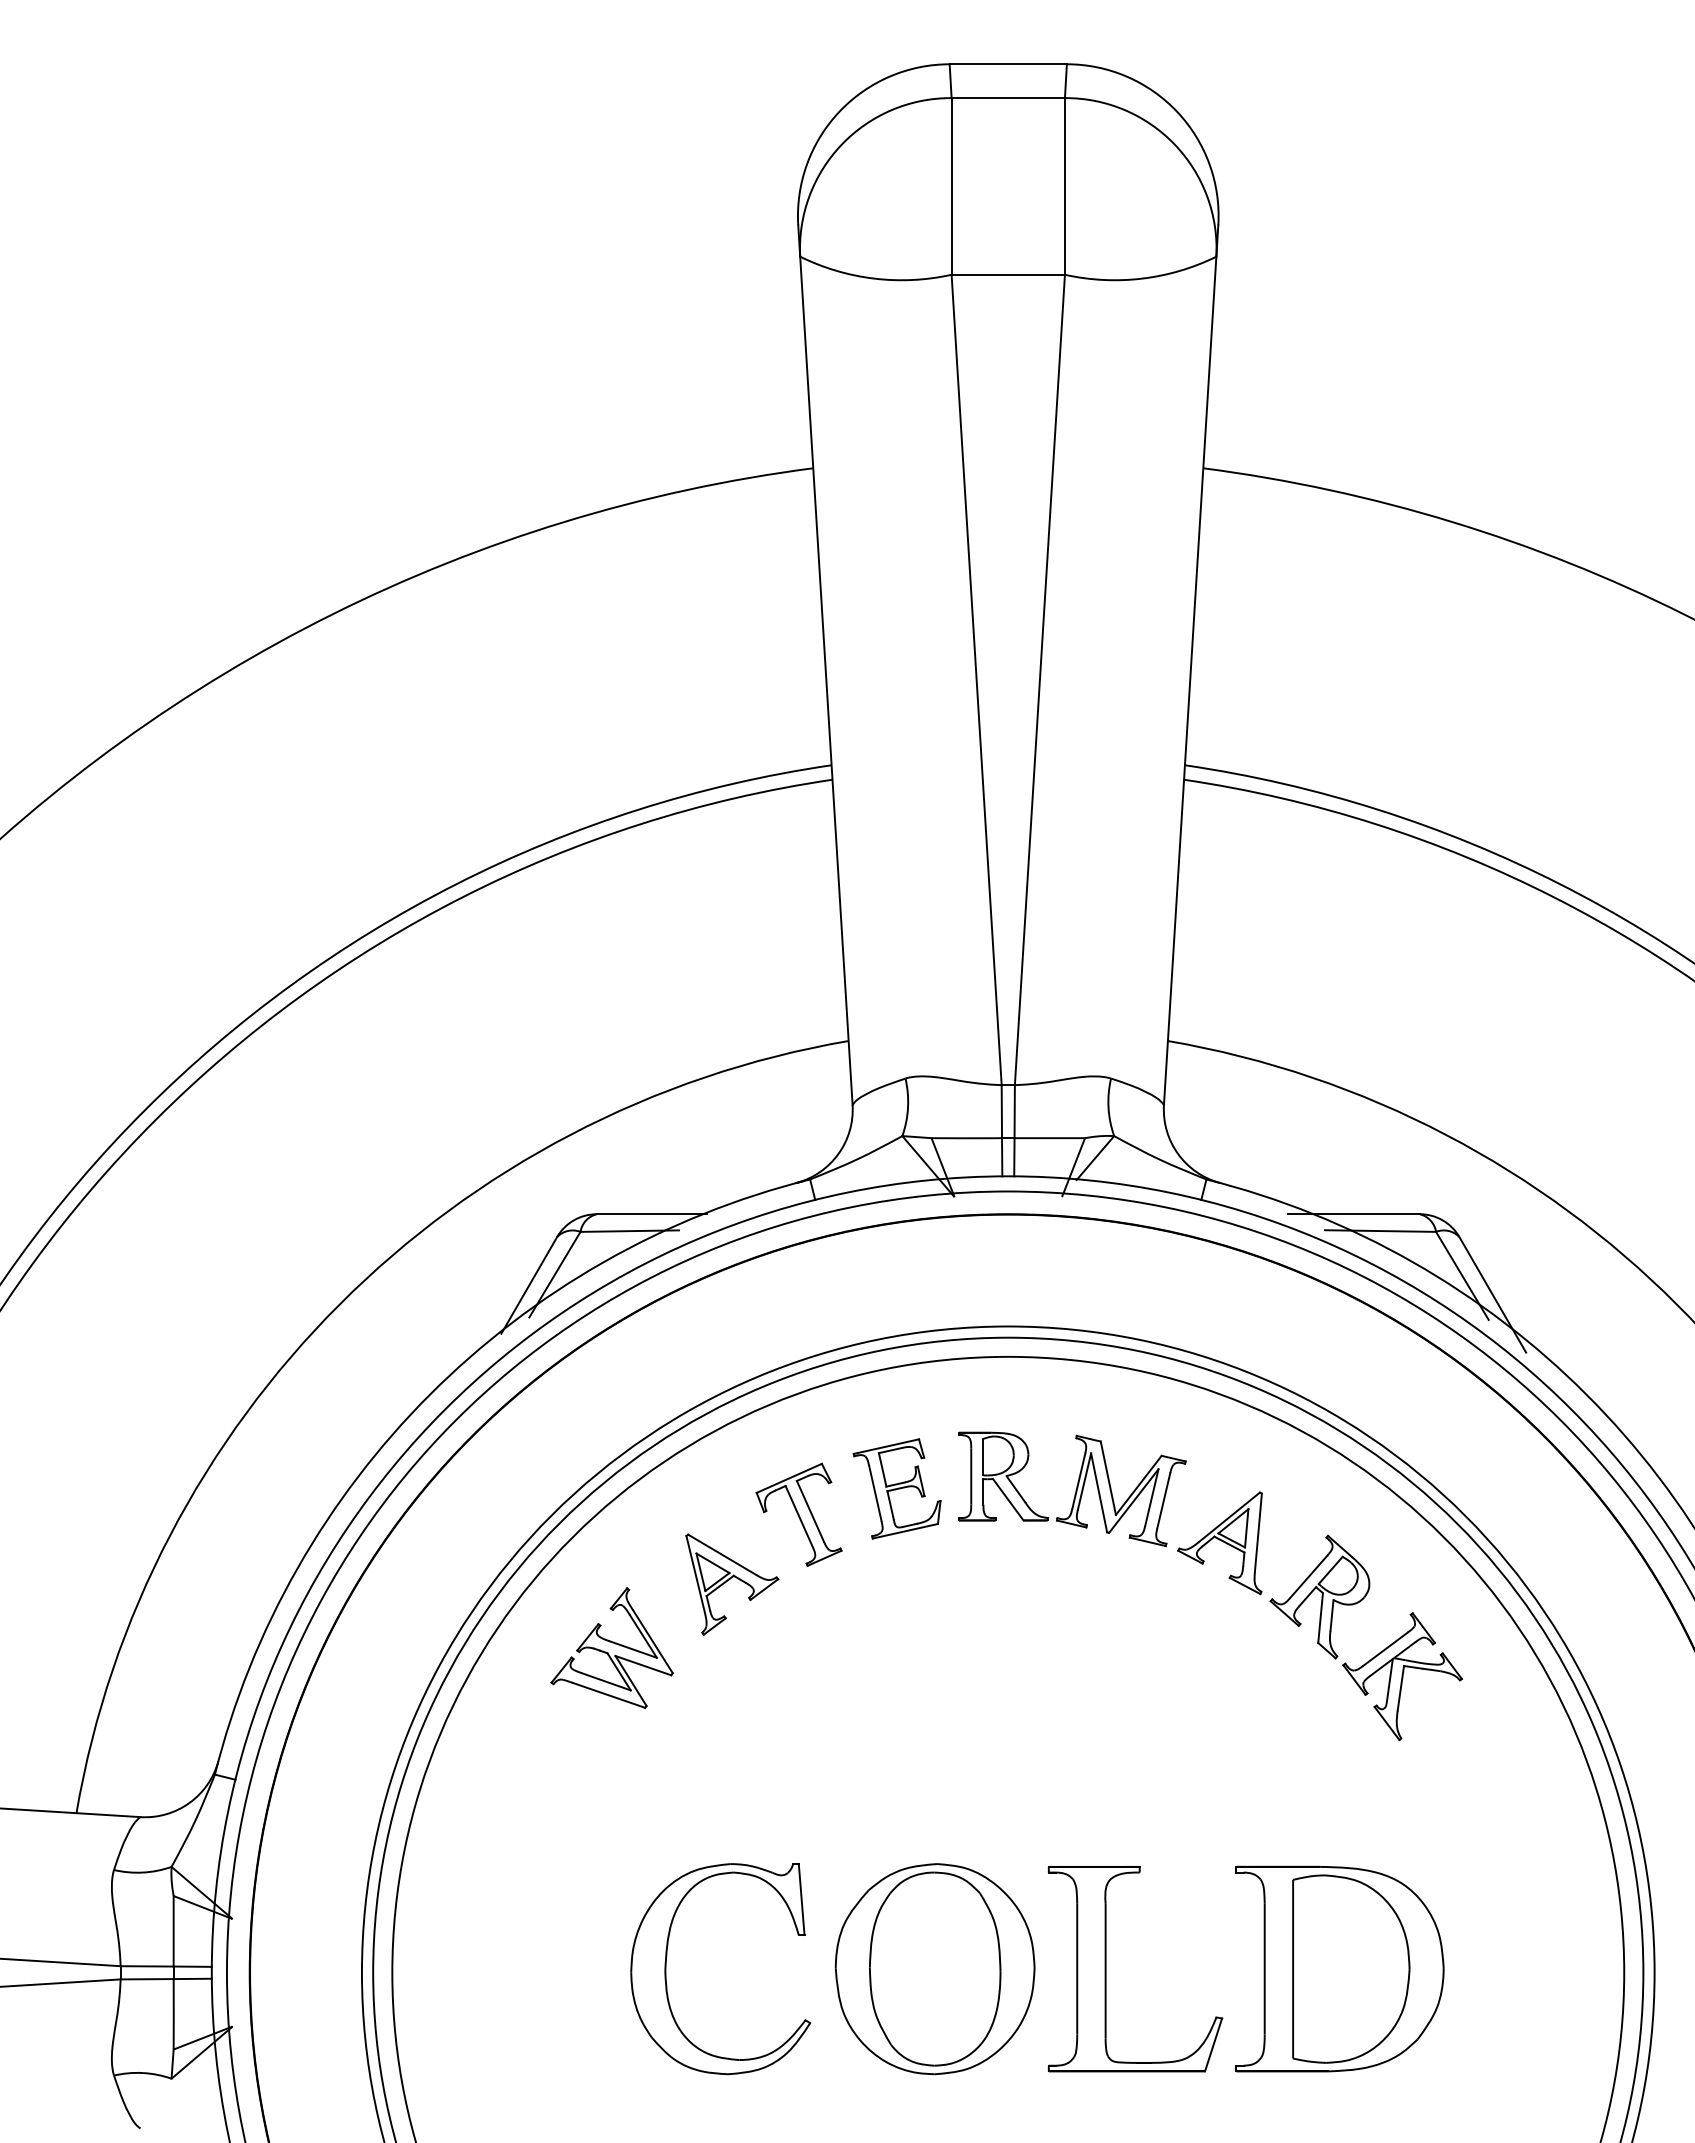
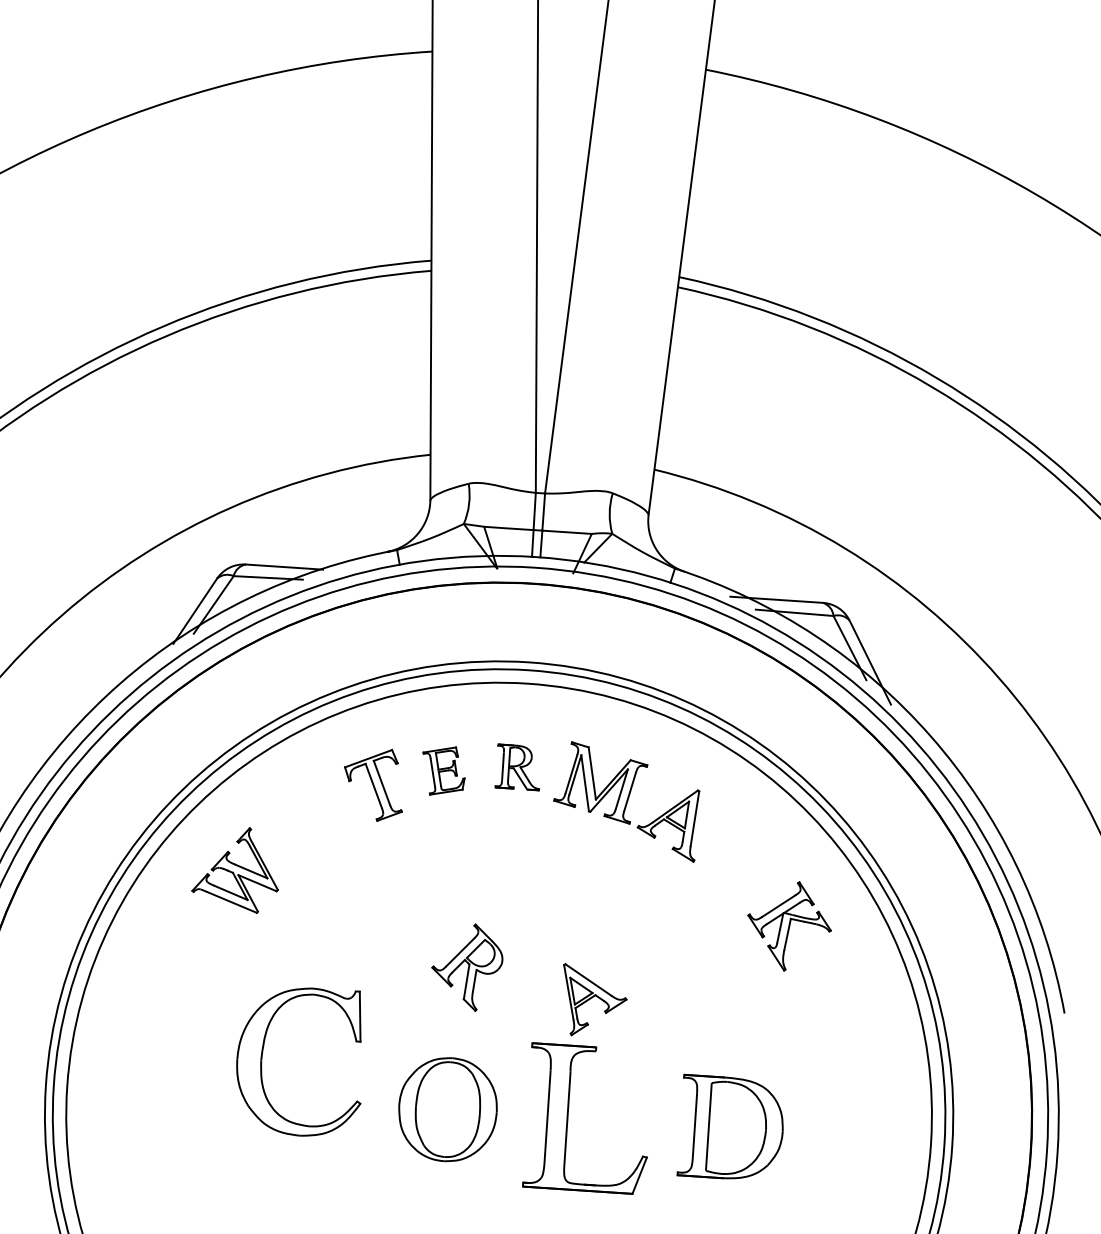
part: (1003, 1476) -> (518, 767), size x0.7
part: (896, 1488) -> (443, 770), size x0.7
part: (732, 1584) -> (594, 1001), moved
part: (1319, 1596) -> (466, 966), moved
part: (1339, 1968) -> (731, 1127), size x0.7
part: (666, 1969) -> (262, 1059), moved
part: (934, 1969) -> (447, 1109), size x0.7

